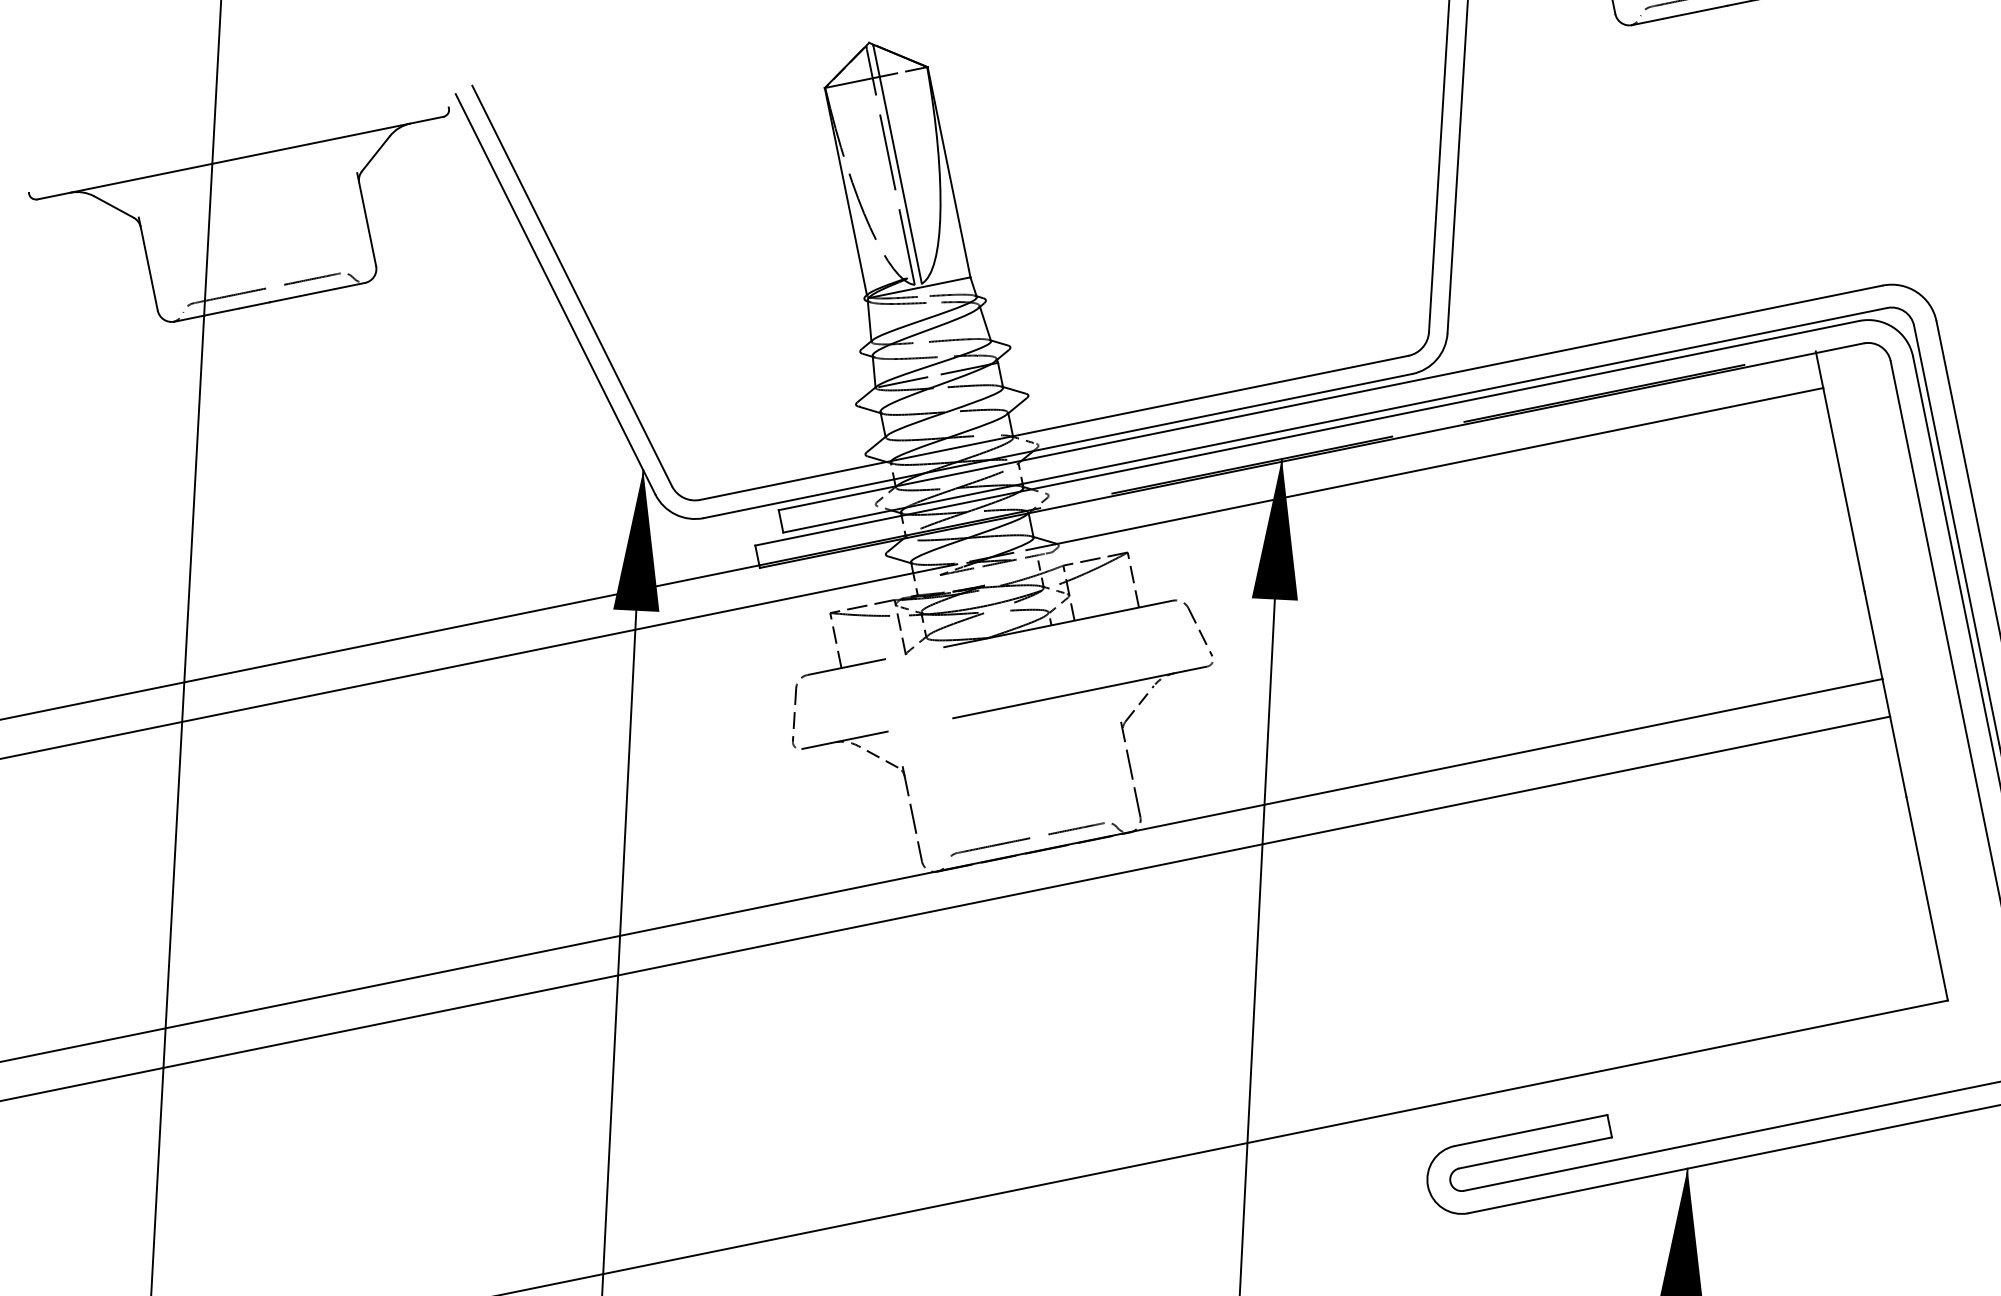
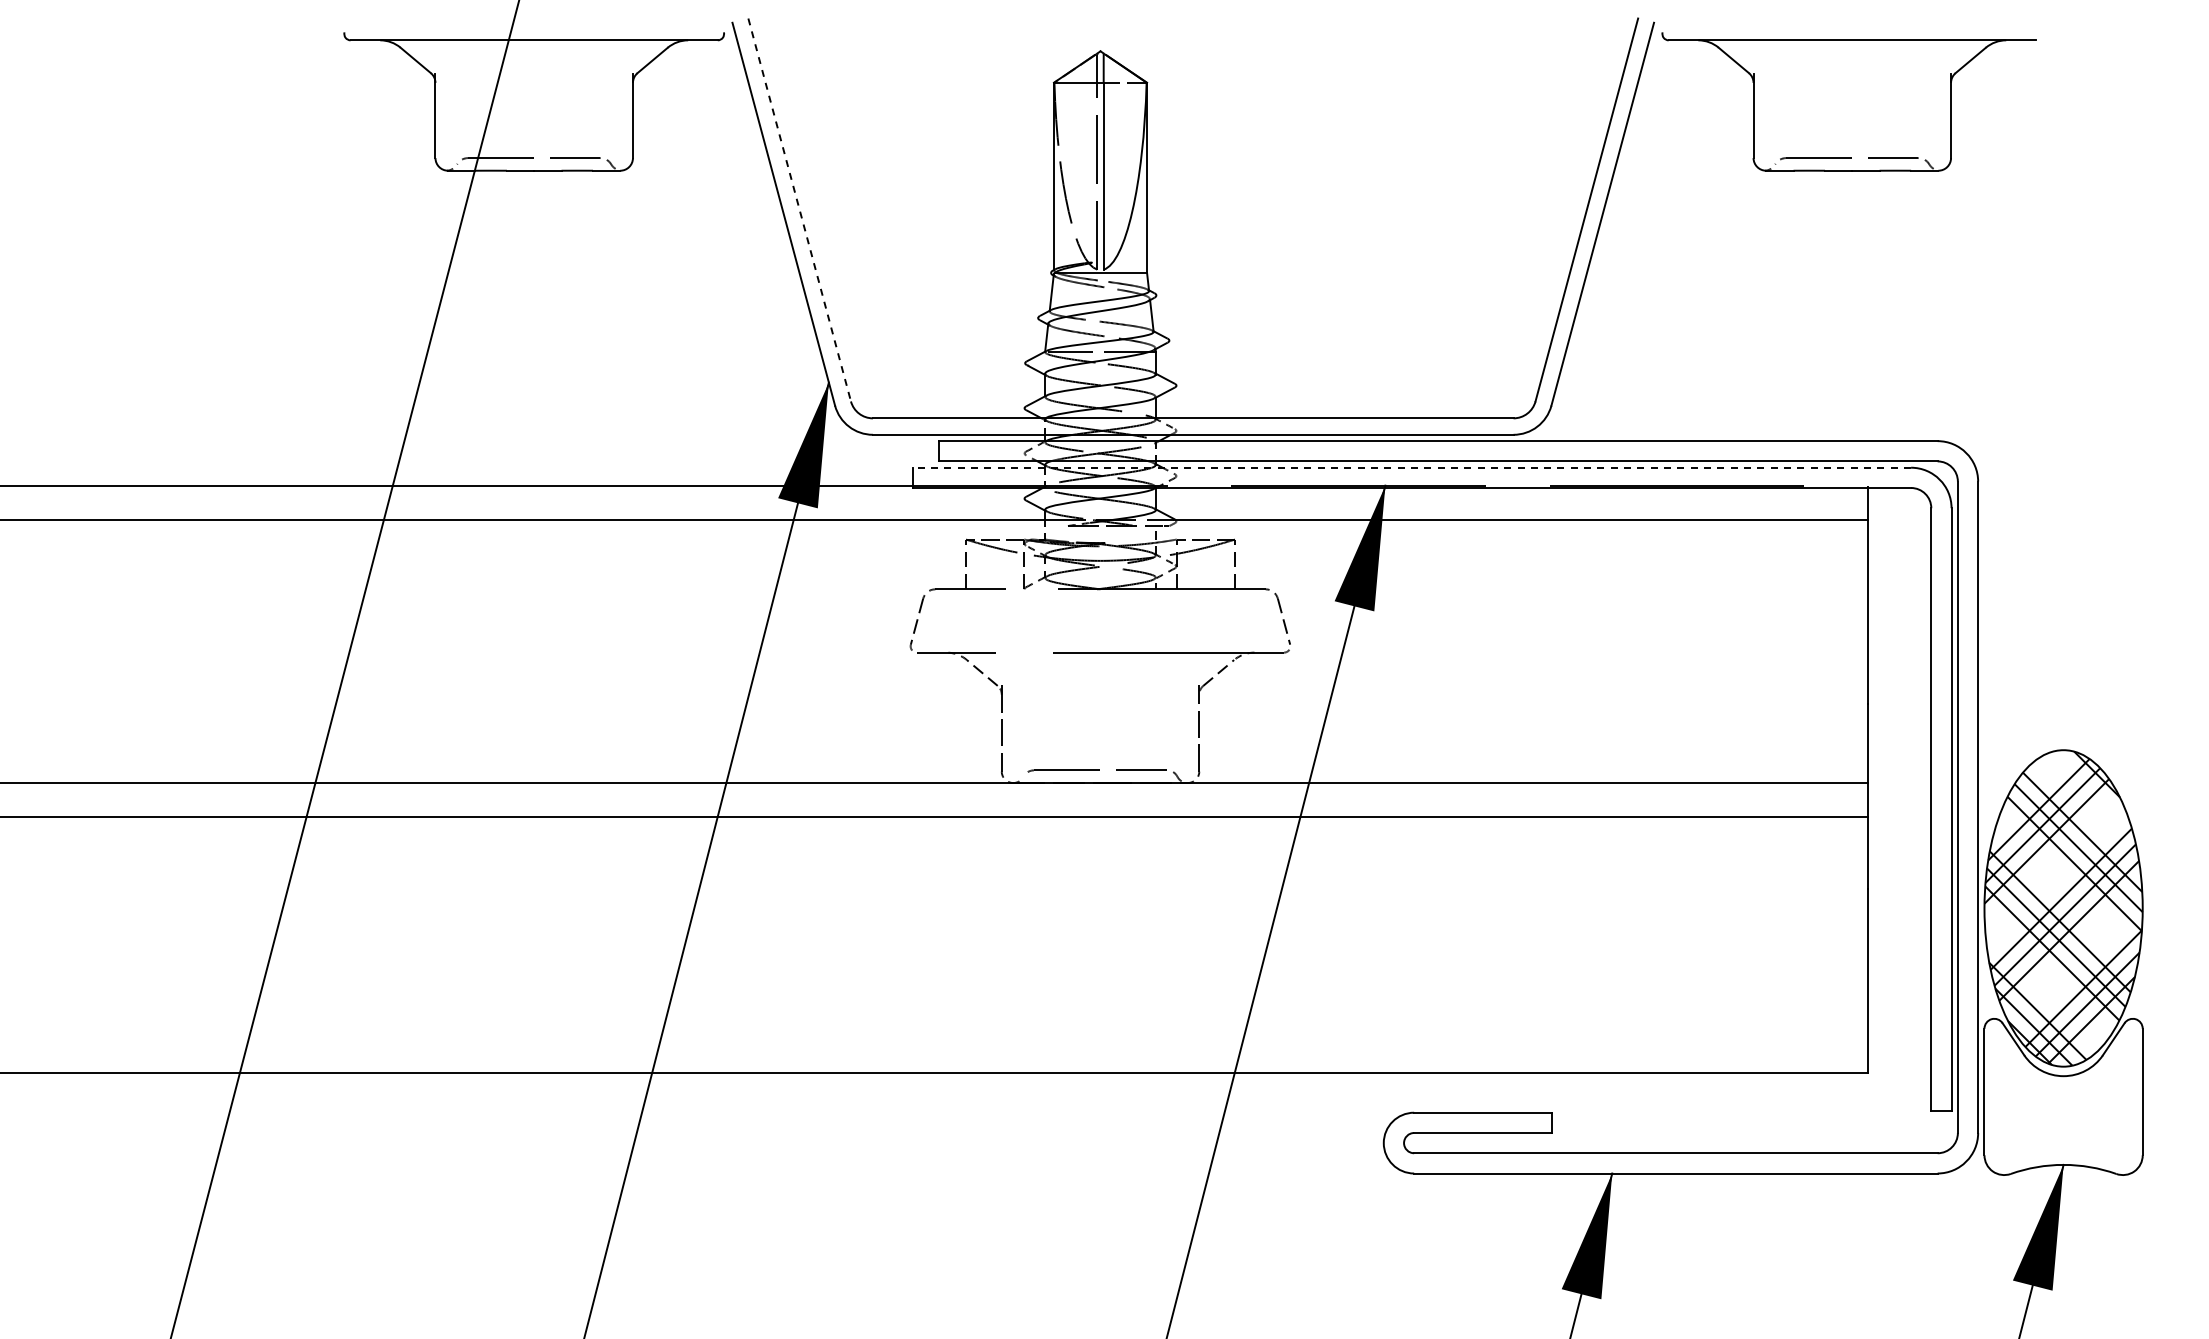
line: (572, 286) -> (799, 210), solid -> dashed
line: (1306, 433) -> (1411, 467), solid -> dashed

